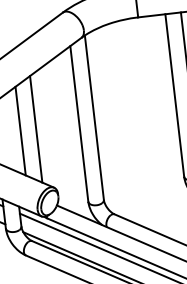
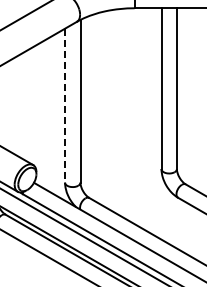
line: (79, 123) -> (65, 105), solid -> dashed
line: (36, 128) -> (22, 105), removed
line: (20, 130) -> (6, 105), removed

